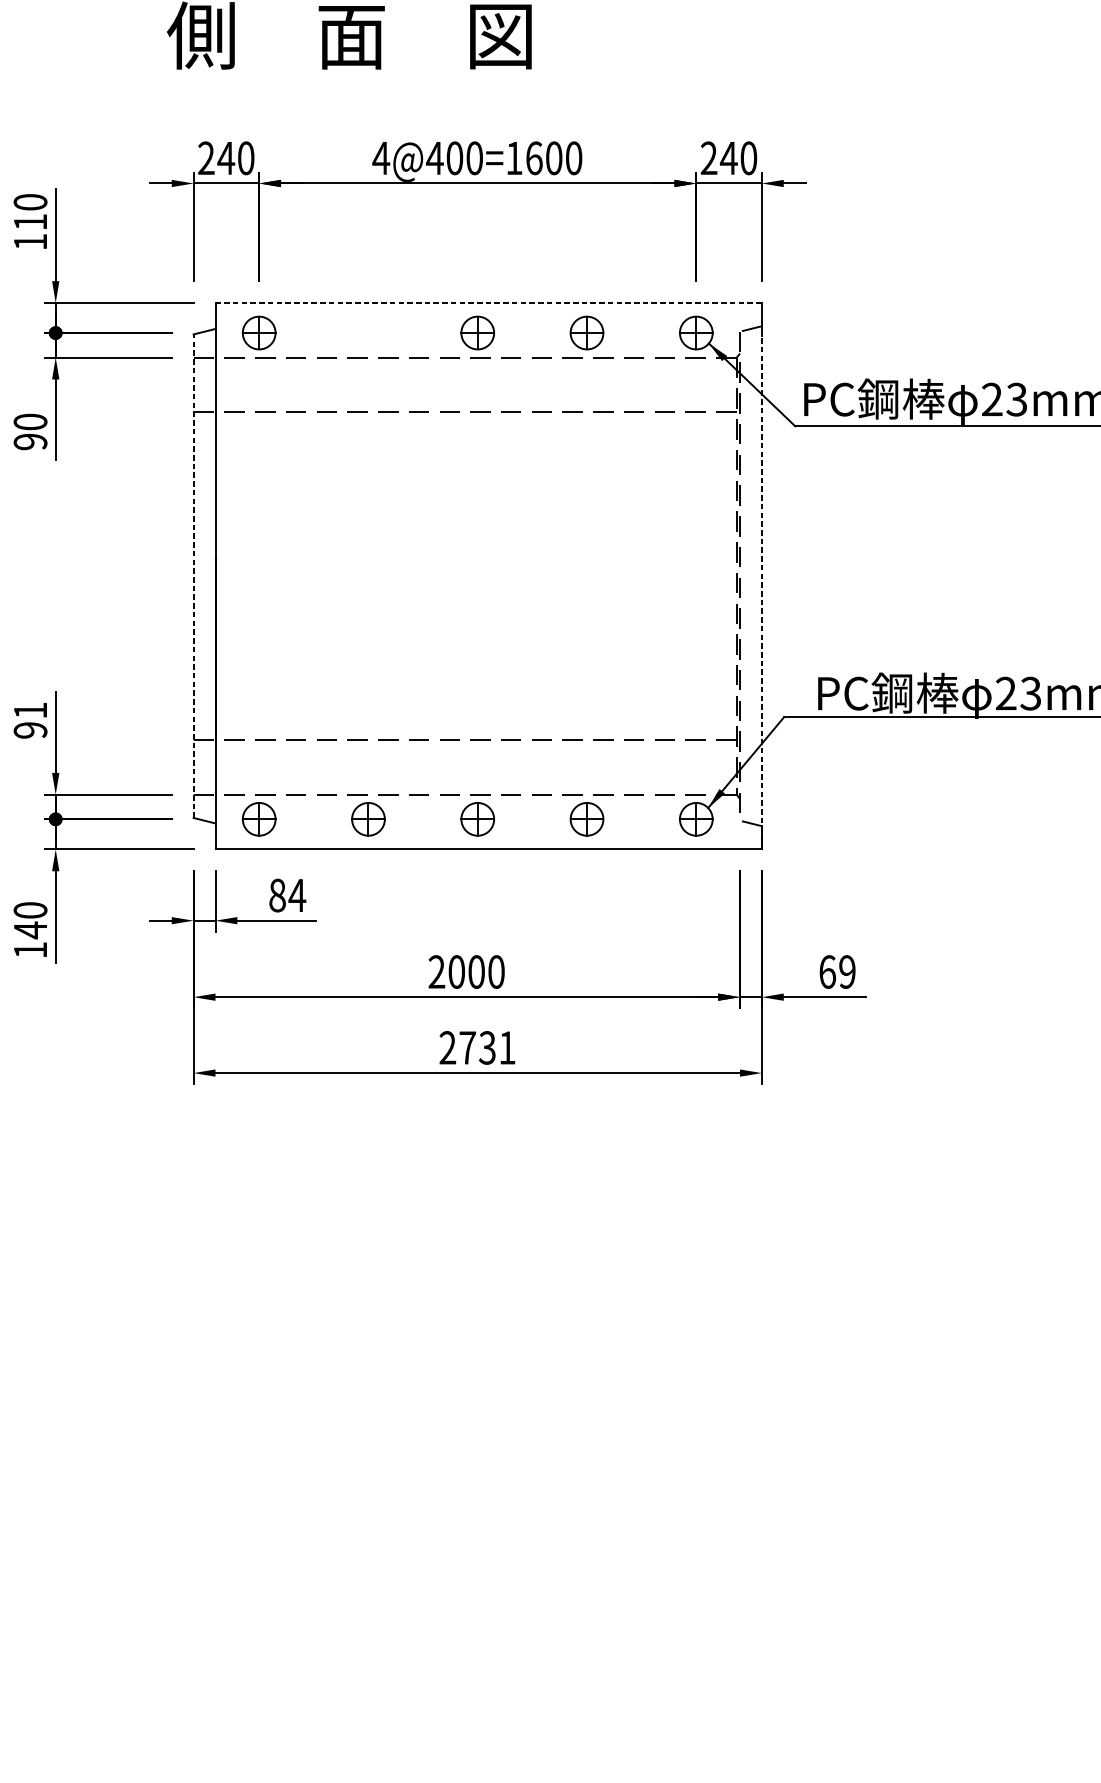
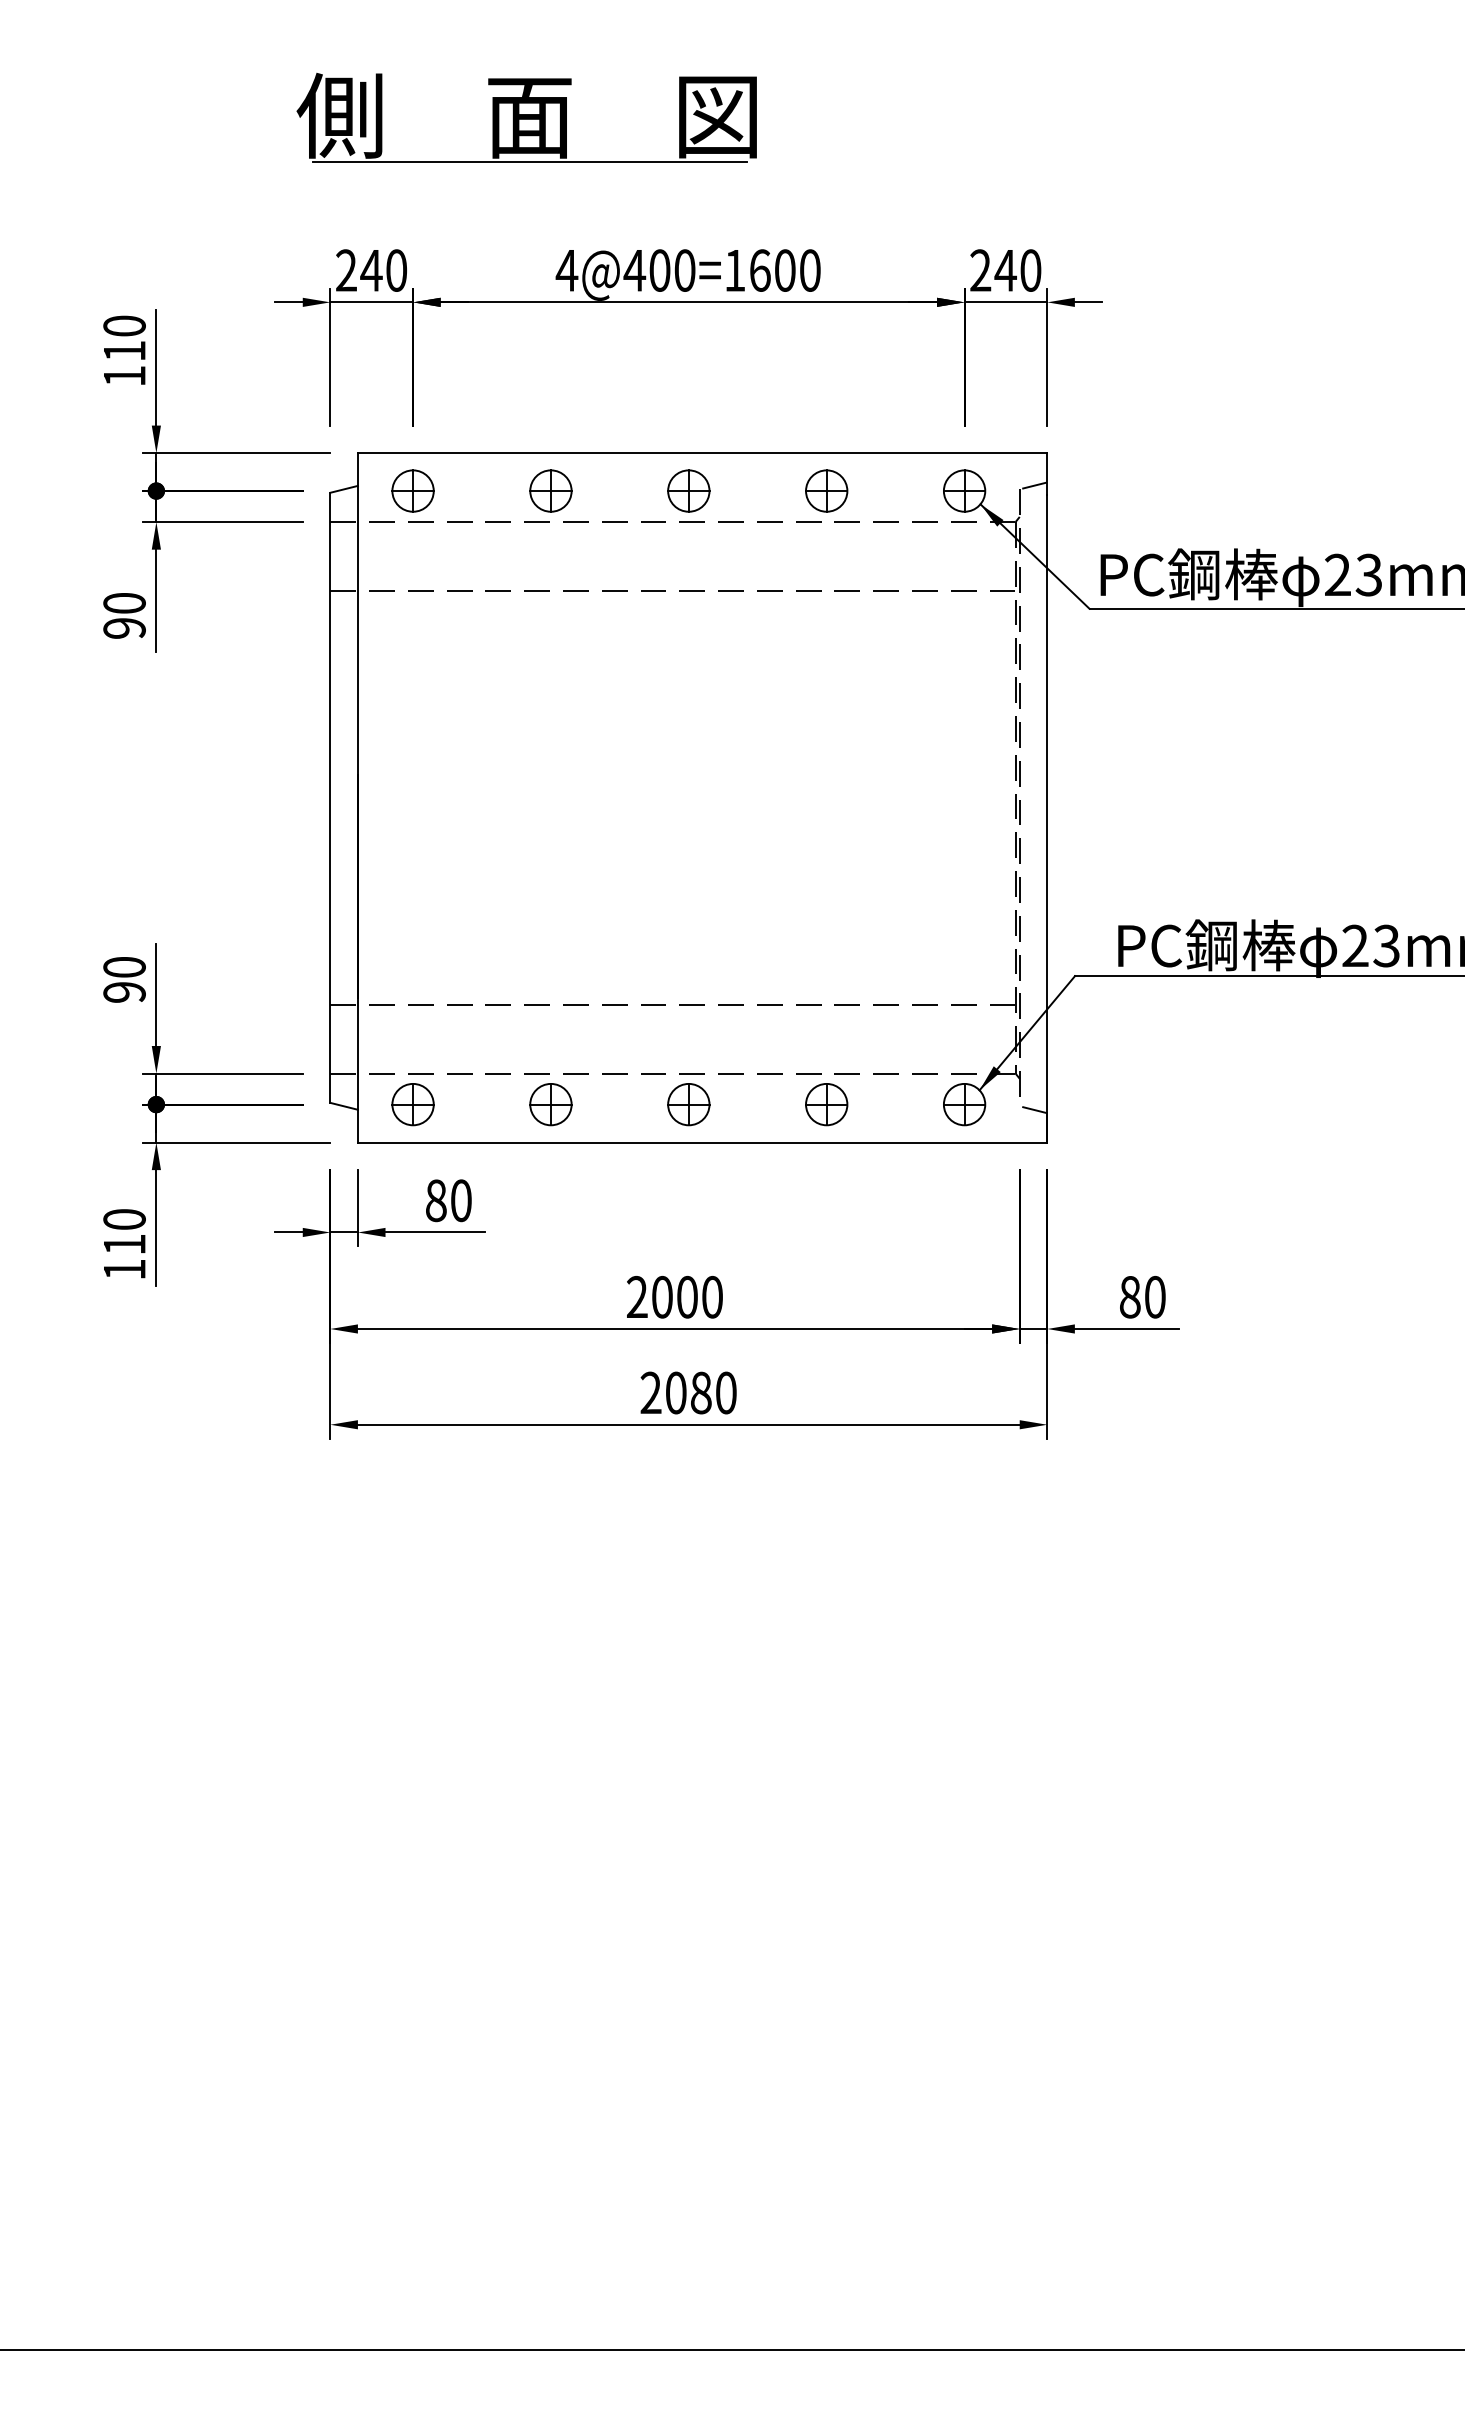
line: (351, 71) -> (529, 161), added
line: (488, 303) -> (702, 453), dashed -> solid
part: (368, 332) -> (550, 490), added
line: (193, 575) -> (330, 797), dashed -> solid
line: (762, 592) -> (1047, 818), dashed -> solid
text: (30, 710) -> (124, 967), 91 -> 90
text: (296, 895) -> (460, 1200), 84 -> 80
text: (30, 930) -> (124, 1244), 140 -> 110
text: (837, 971) -> (1142, 1296), 69 -> 80
text: (487, 1047) -> (701, 1392), 2731 -> 2080

